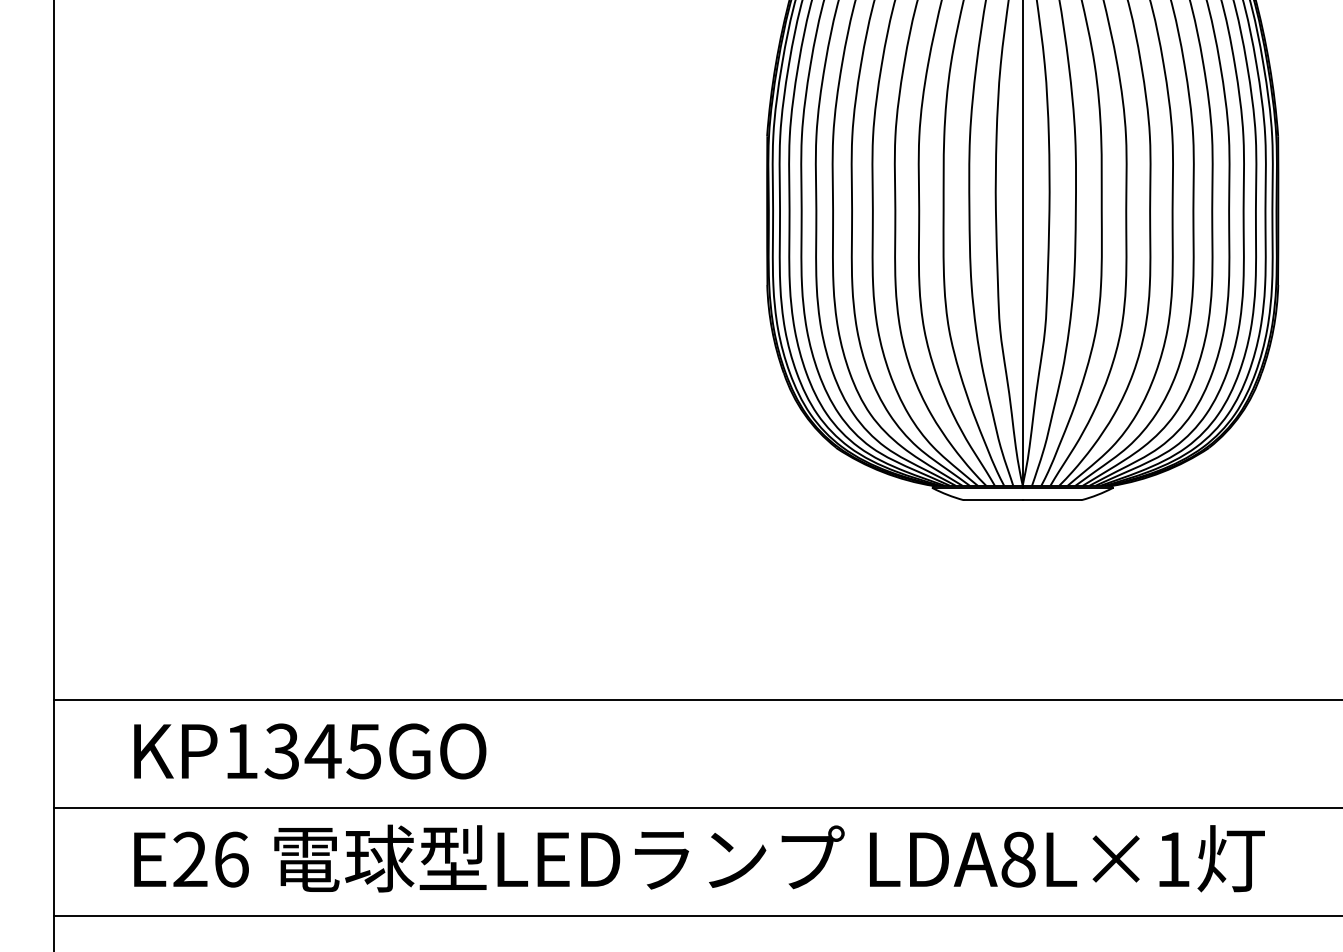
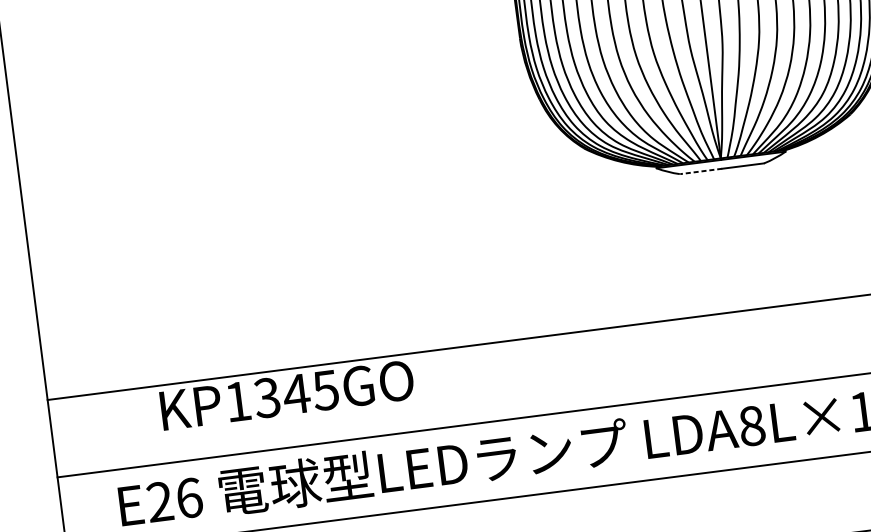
line: (993, 500) -> (701, 171), solid -> dashed
text: (310, 751) -> (287, 395), moved

